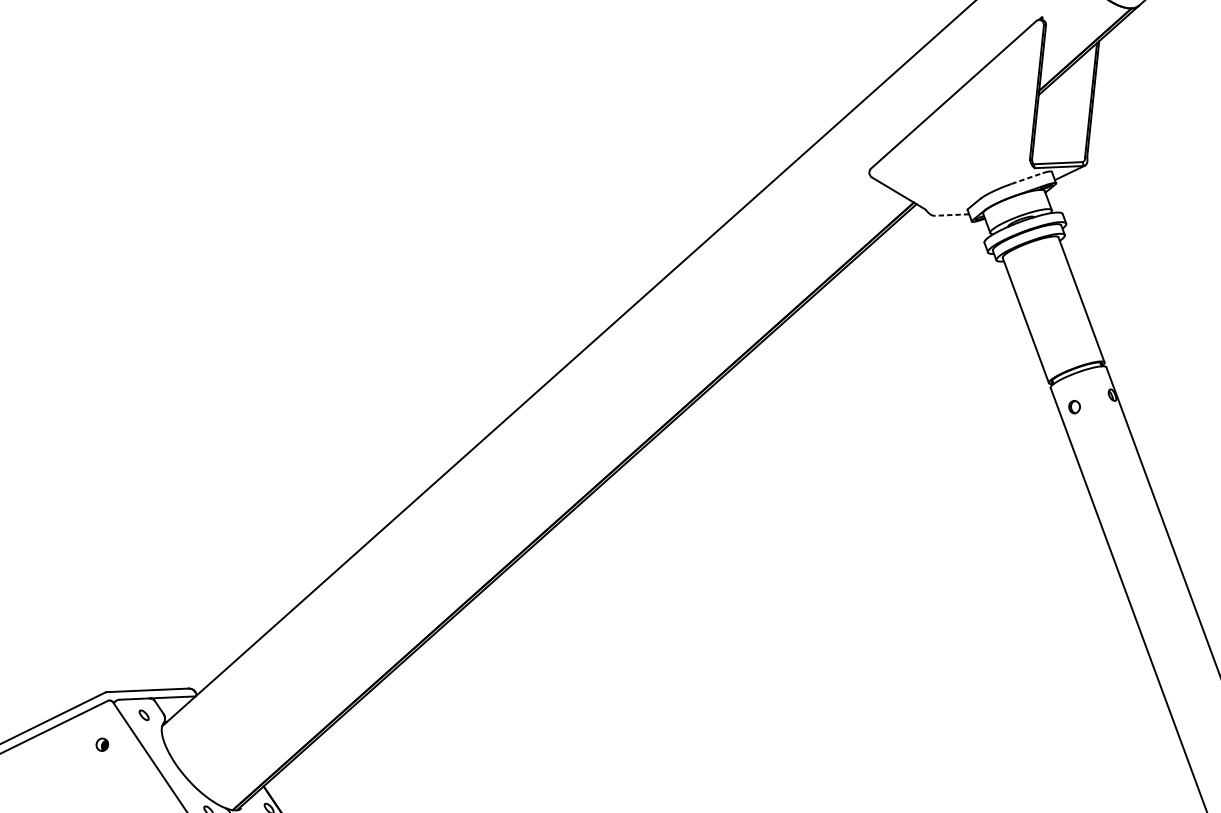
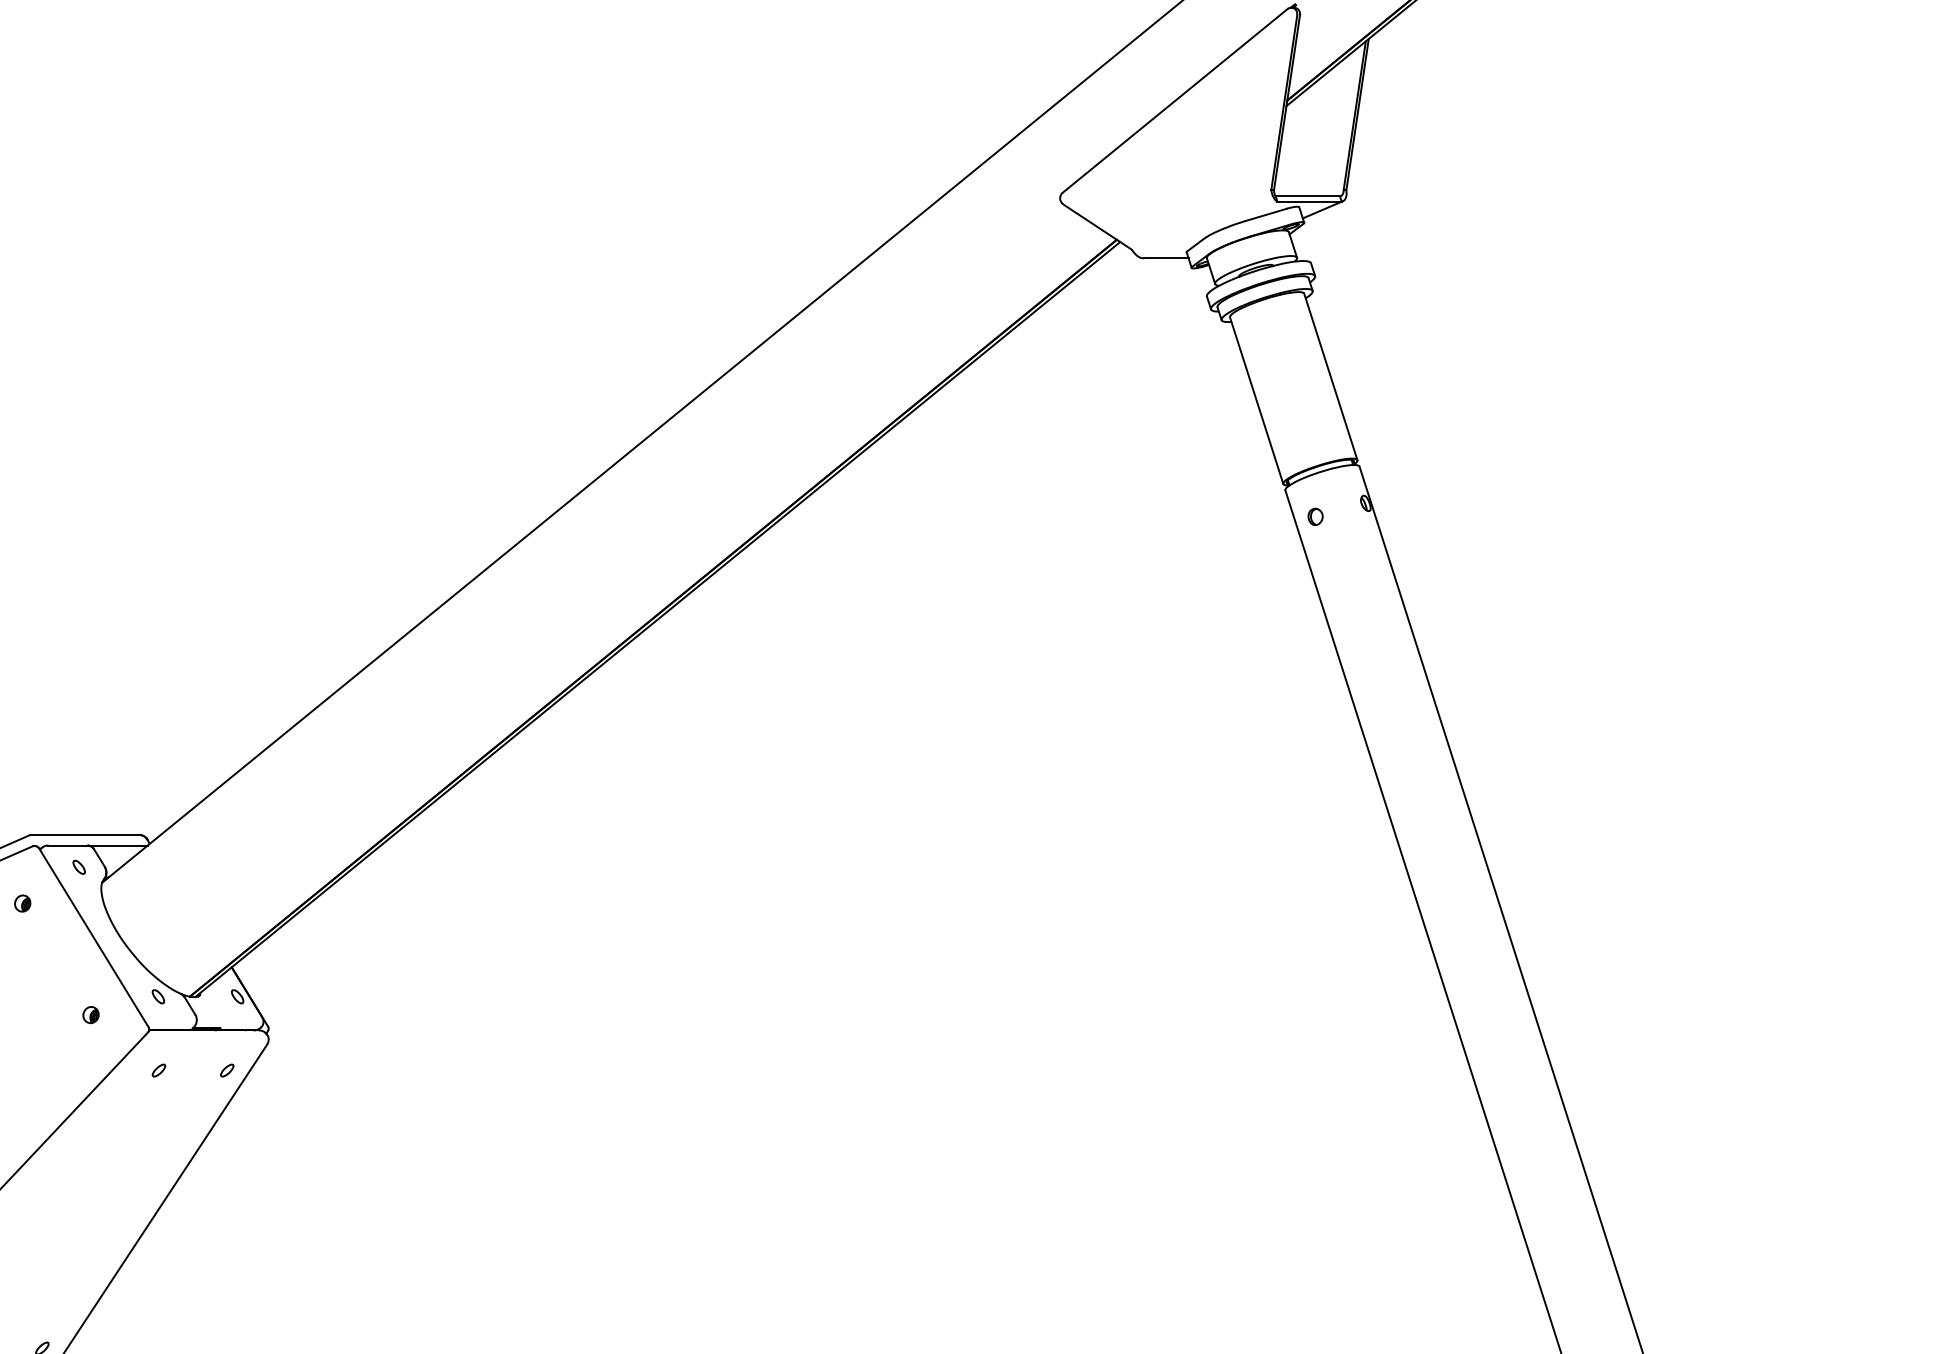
line: (1027, 178) -> (1266, 214), dashed -> solid
line: (951, 215) -> (1165, 258), dashed -> solid

